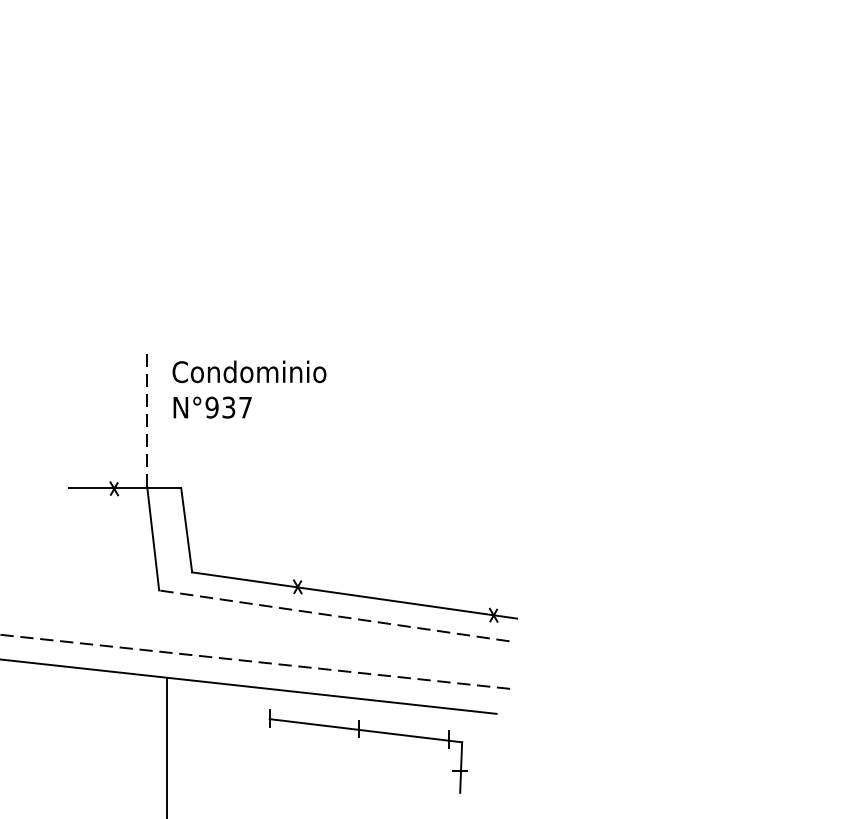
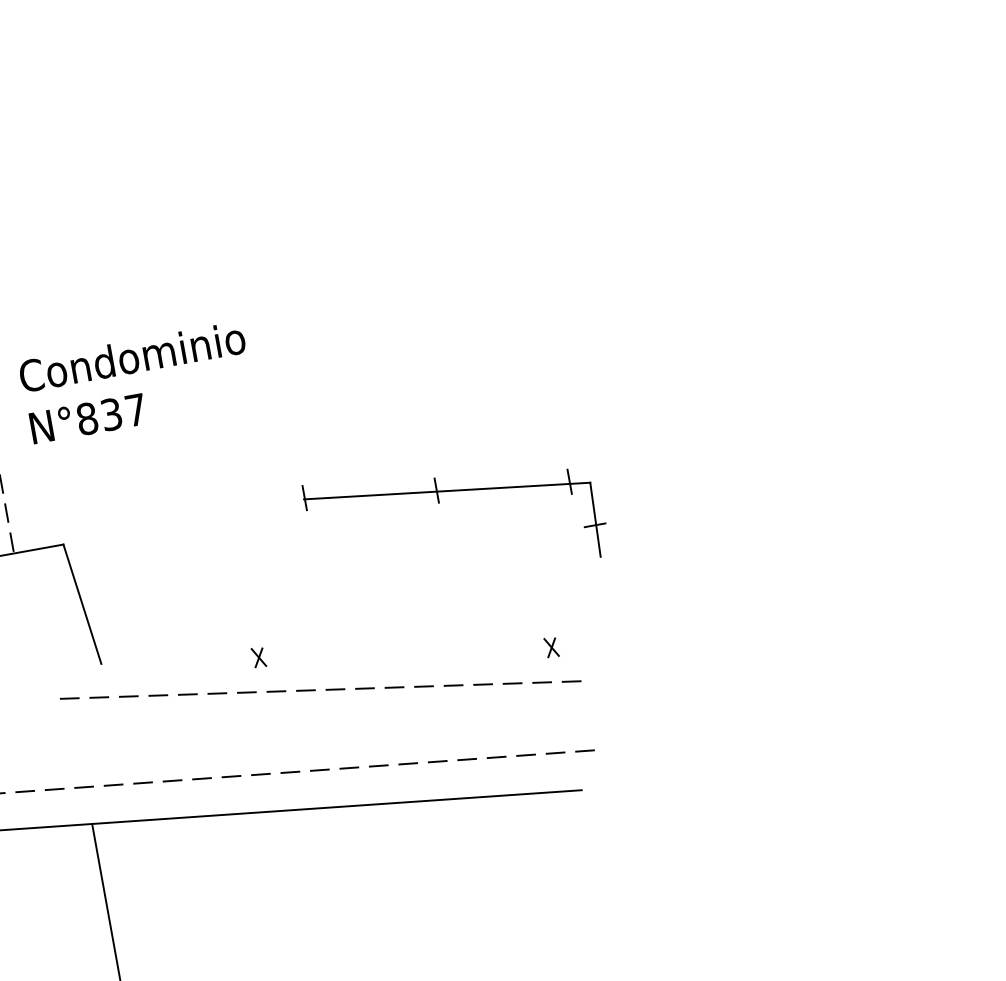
text: (211, 407) -> (86, 418), N°937 -> N°837
line: (153, 538) -> (36, 624), removed
line: (354, 595) -> (343, 655), removed
part: (359, 737) -> (439, 502), moved

